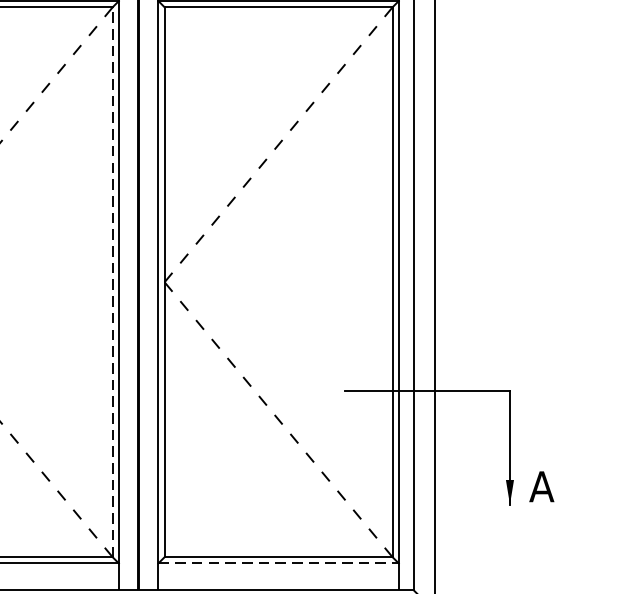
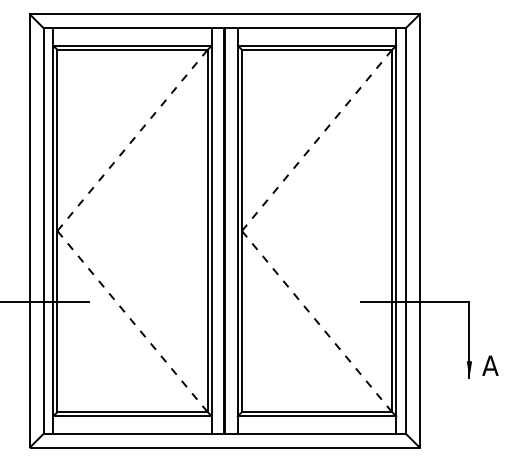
line: (112, 281) -> (207, 230), dashed -> solid
line: (279, 563) -> (317, 416), dashed -> solid

